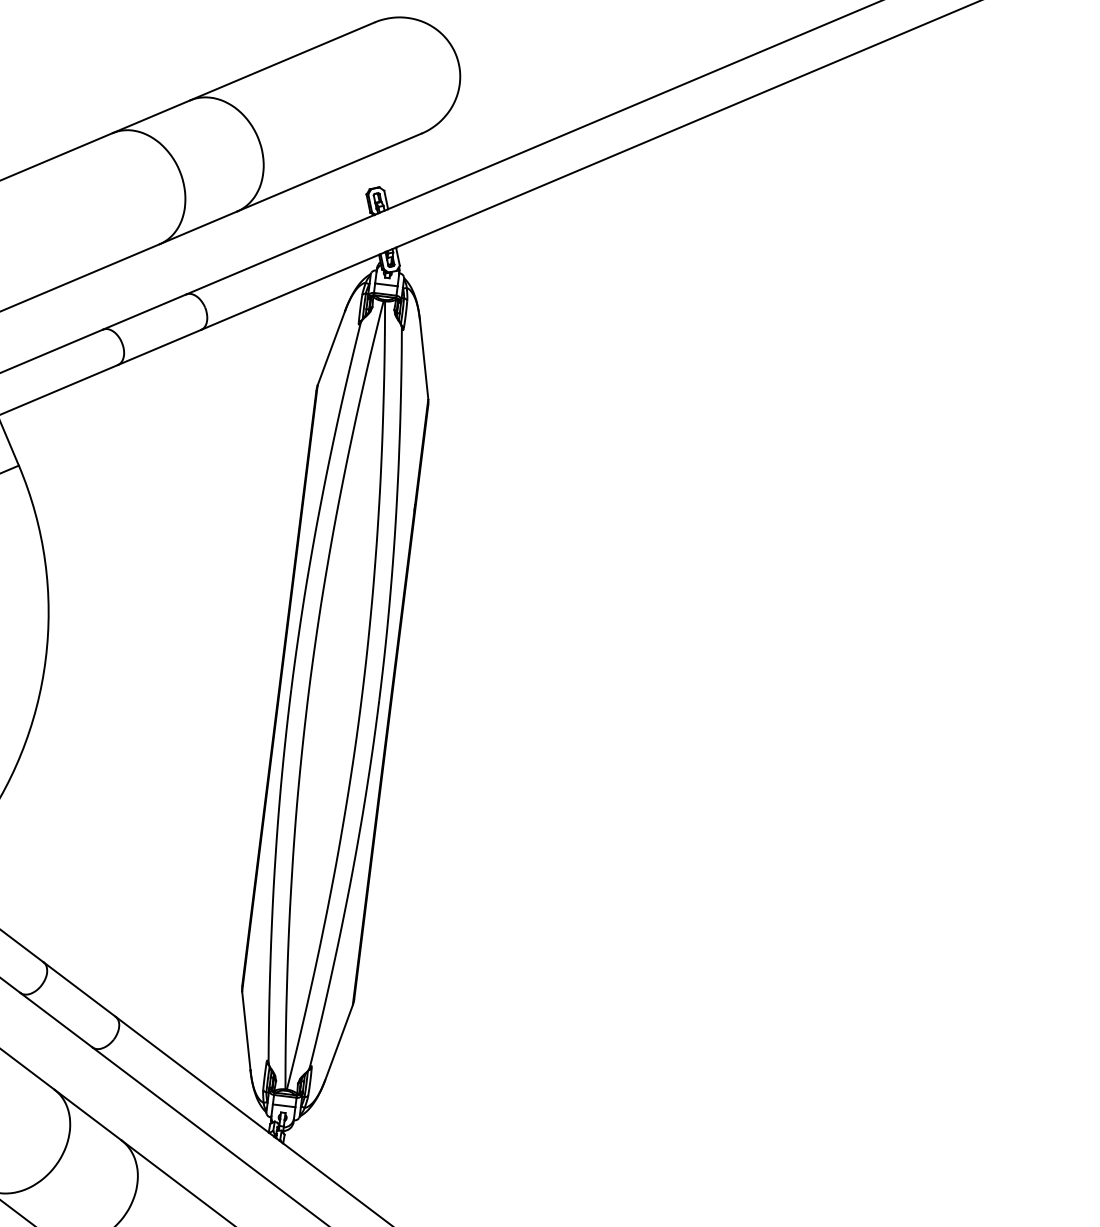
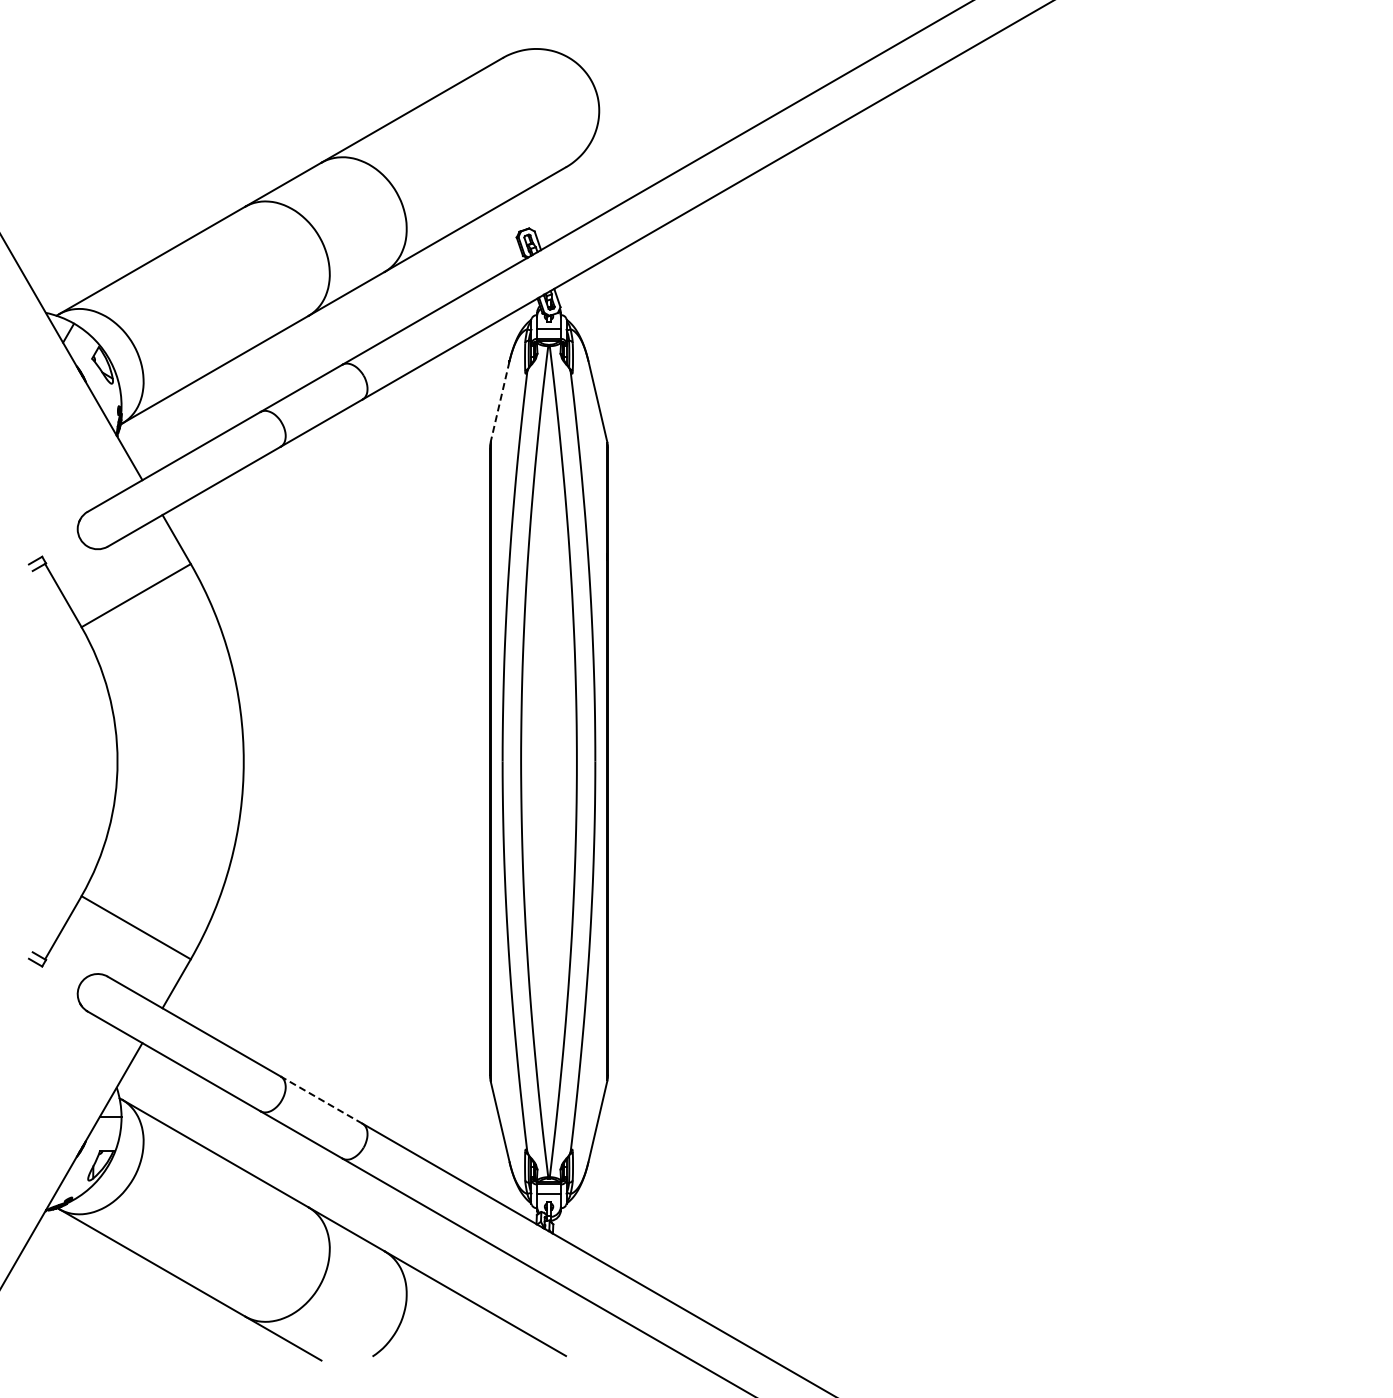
line: (330, 348) -> (499, 402), solid -> dashed
line: (79, 988) -> (321, 1099), solid -> dashed

